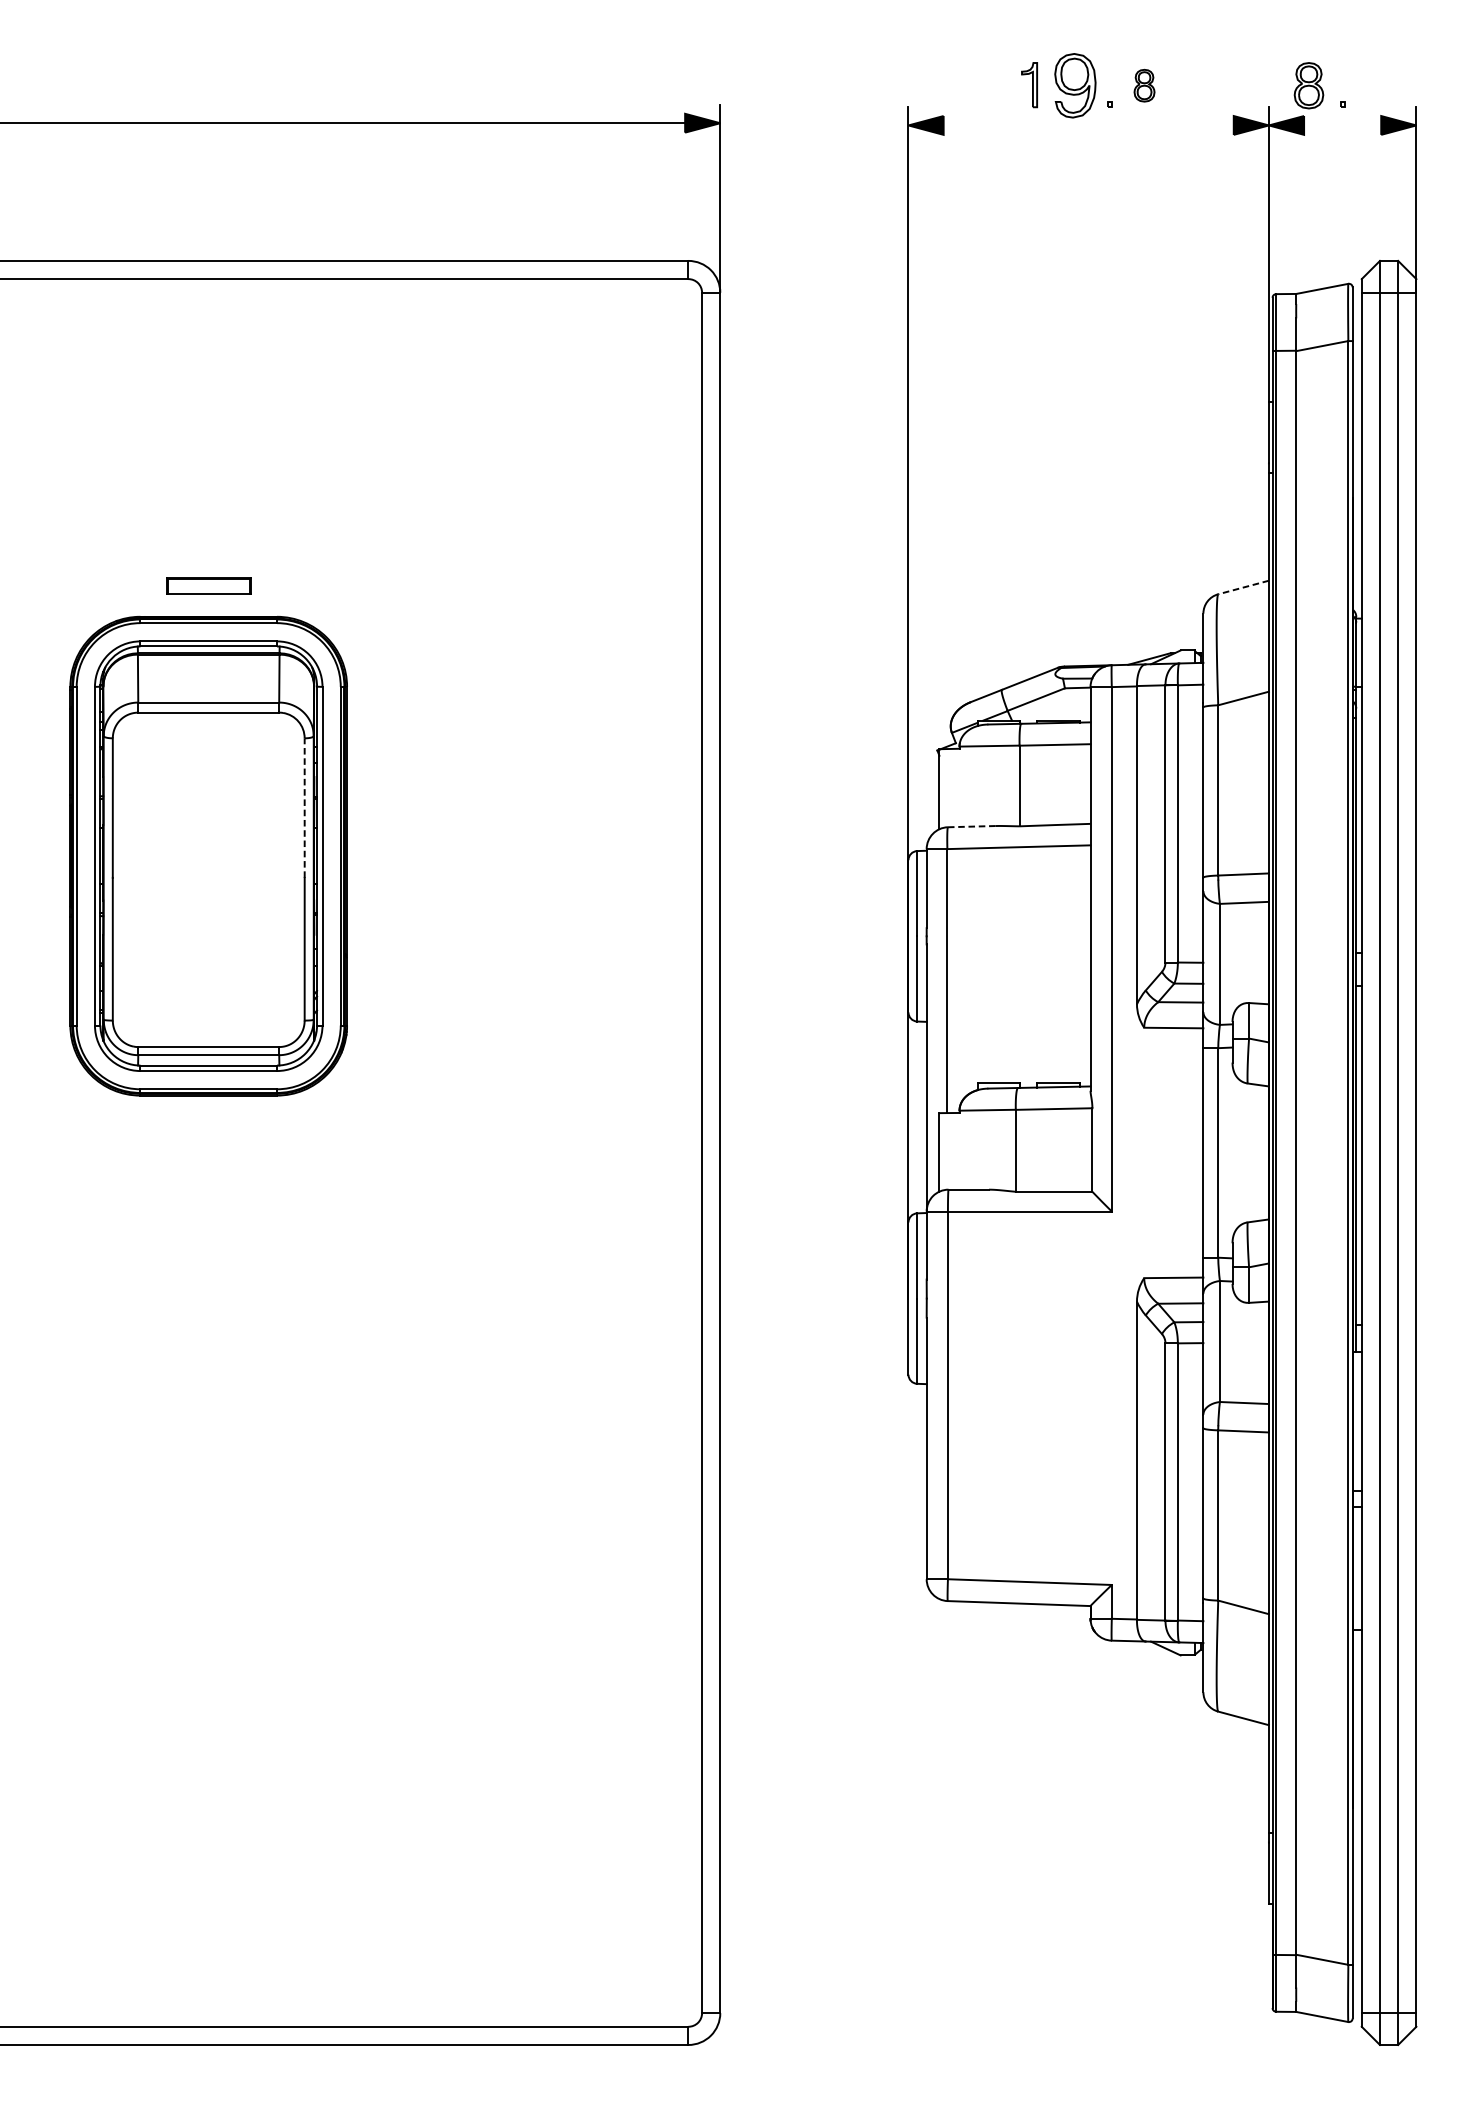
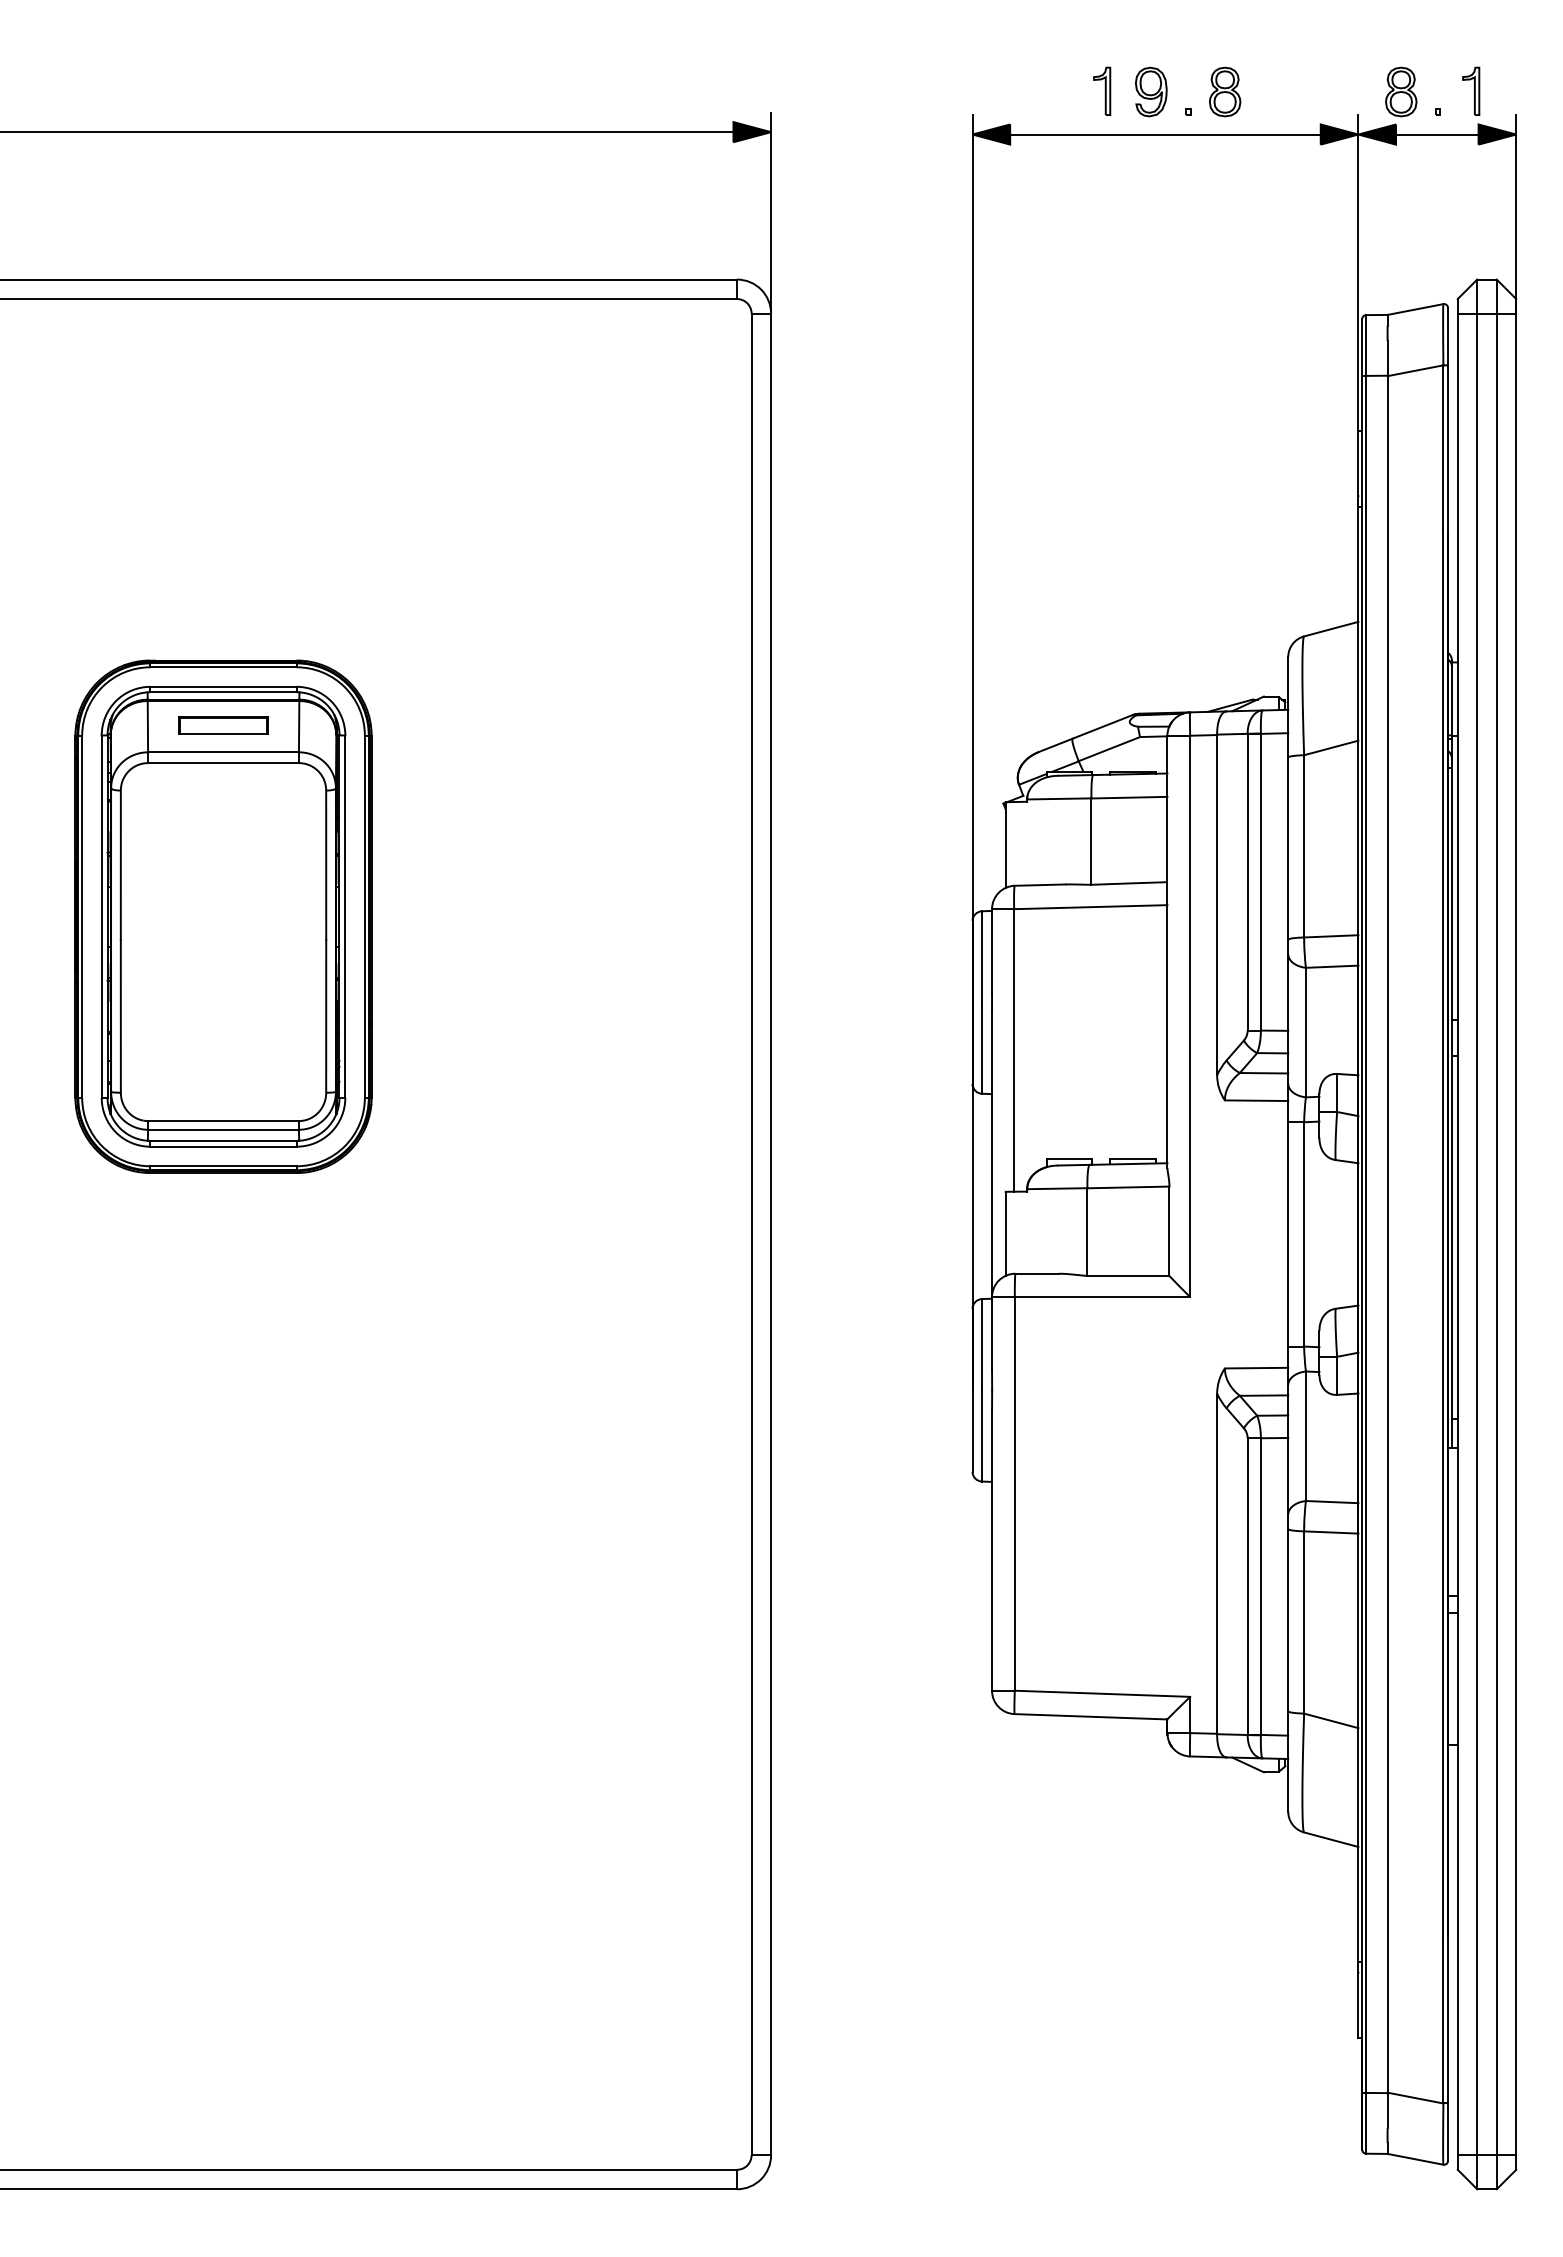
part: (1374, 84) -> (1471, 90), added
part: (1075, 85) -> (1151, 91), size x0.71
part: (1144, 85) -> (1225, 91), size x1.43
line: (1088, 125) -> (1165, 134), added
line: (1342, 125) -> (1437, 134), added
part: (208, 585) -> (223, 725), moved
line: (1242, 587) -> (1330, 629), dashed -> solid
line: (304, 808) -> (326, 865), dashed -> solid
line: (971, 826) -> (1040, 885), dashed -> solid

